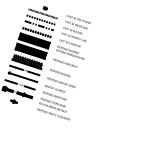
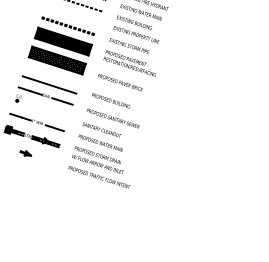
line: (38, 25) -> (71, 13), removed
hatch: (27, 61) -> (50, 79), removed
line: (23, 77) -> (43, 108), removed

